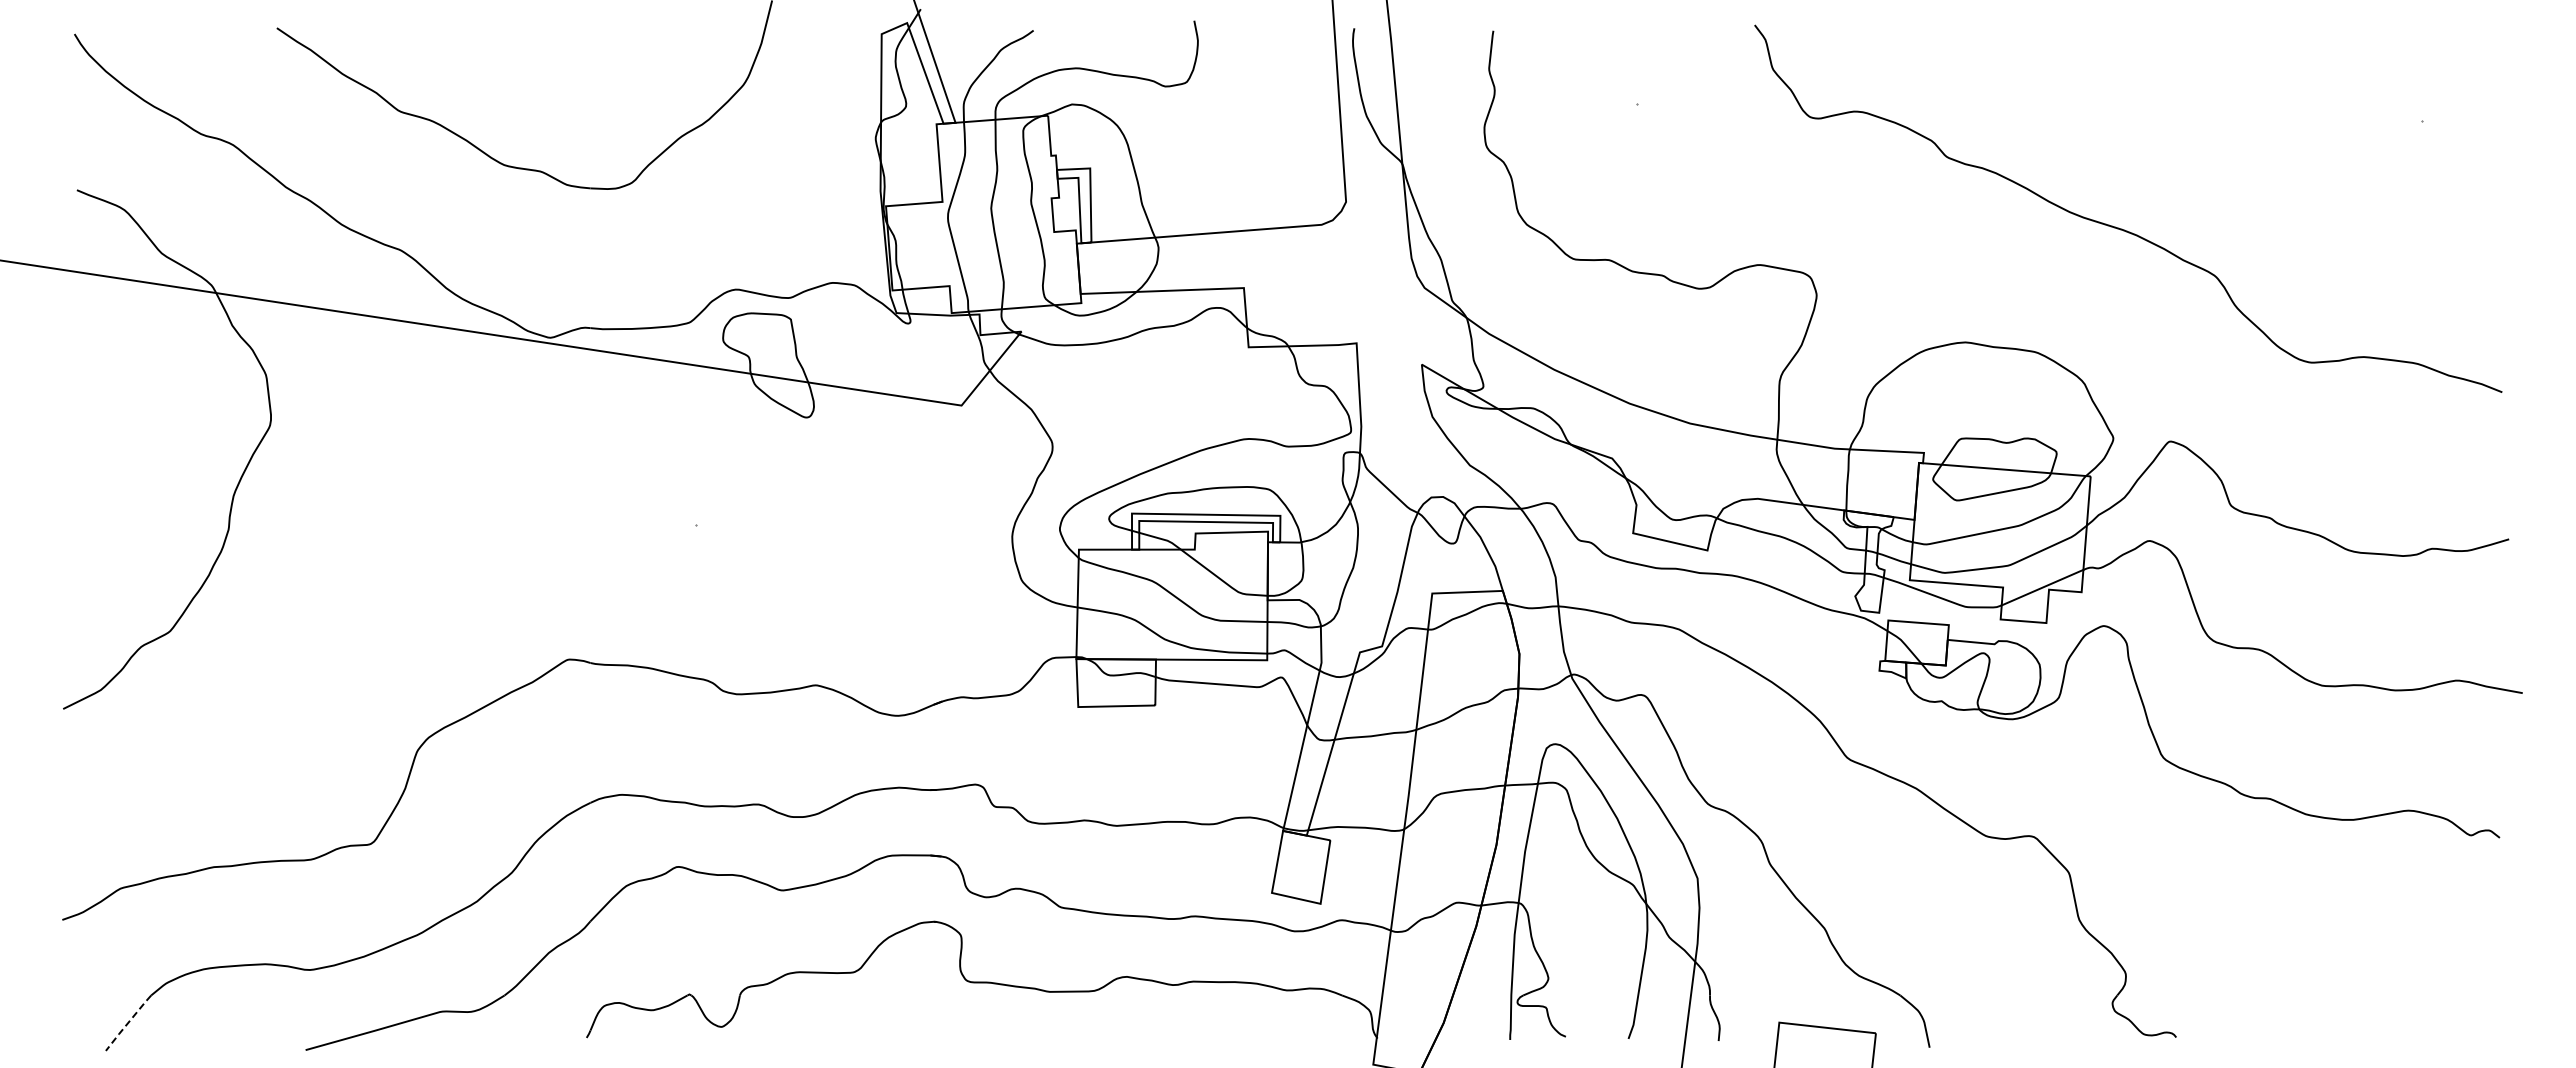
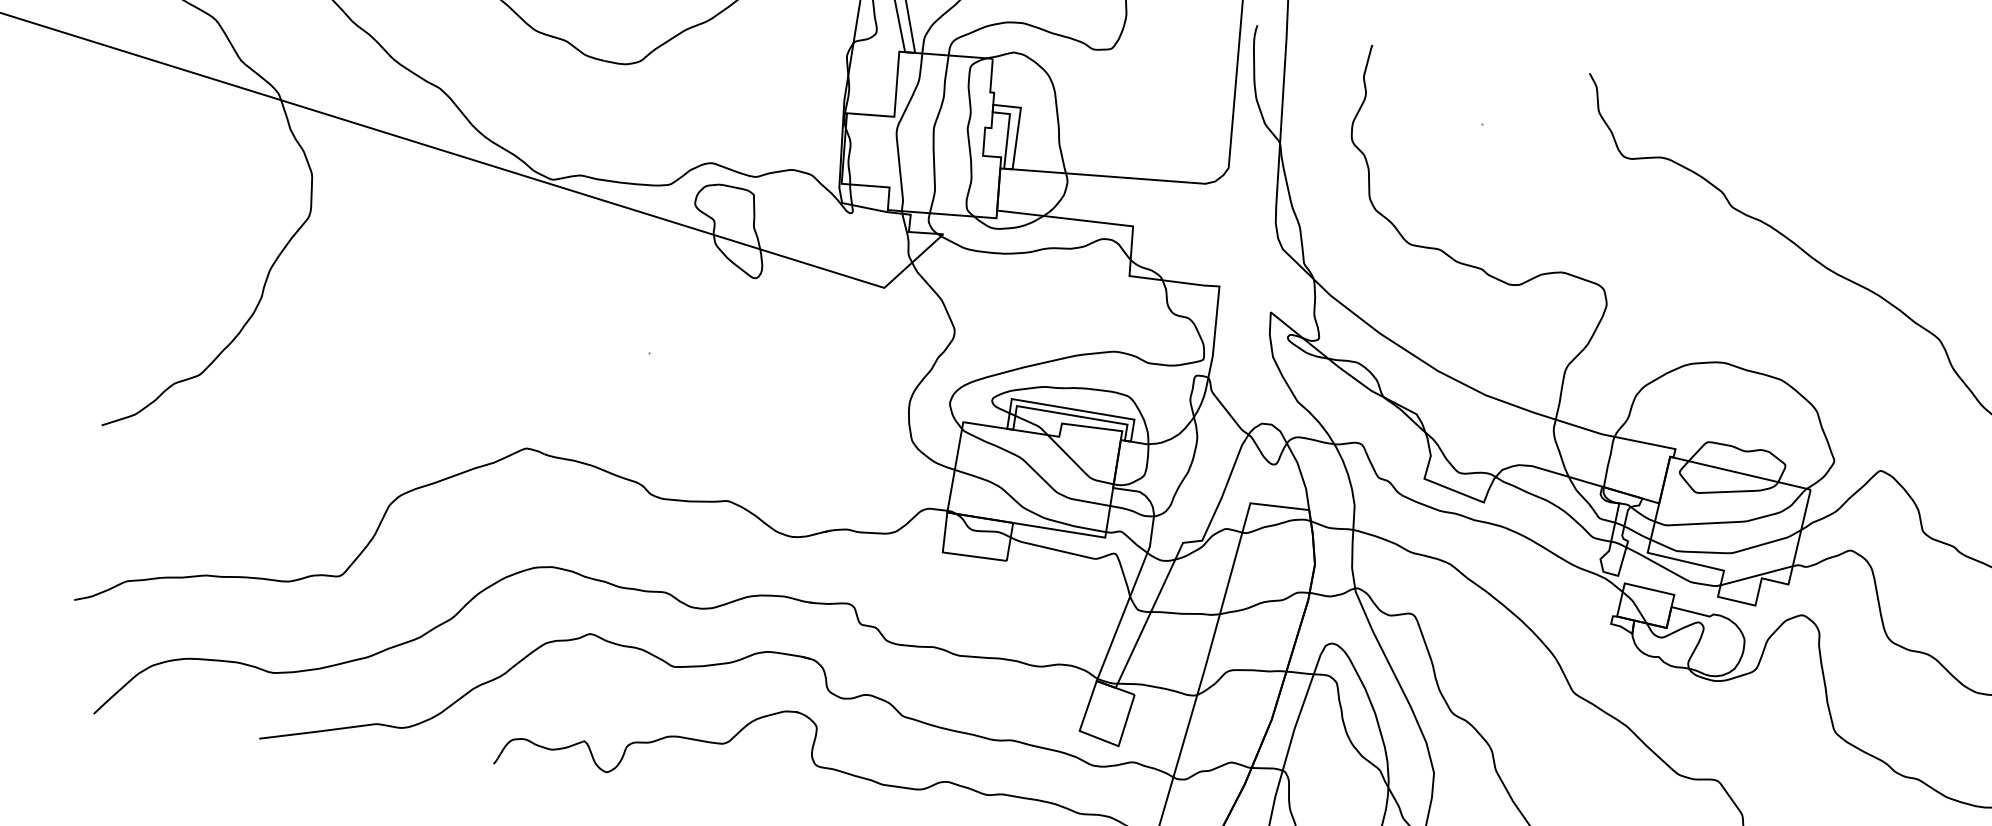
line: (128, 1022) -> (116, 693), dashed -> solid

